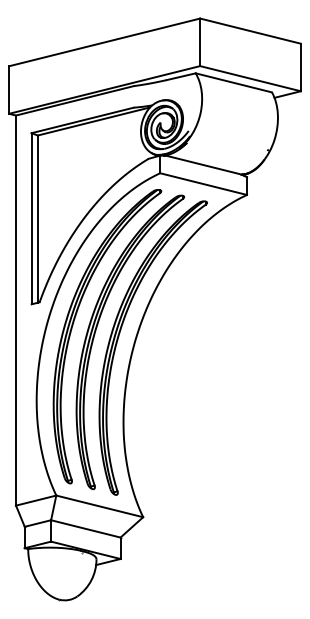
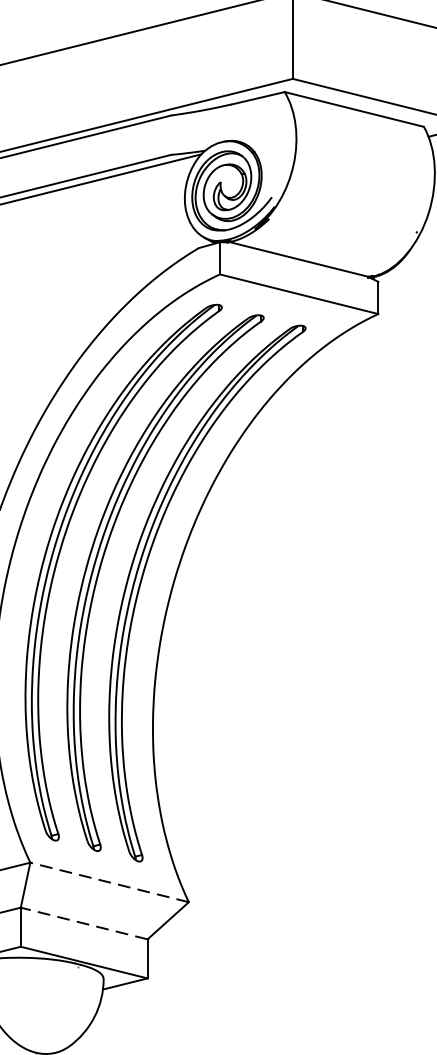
line: (99, 506) -> (109, 882), solid -> dashed
line: (85, 528) -> (83, 922), solid -> dashed

